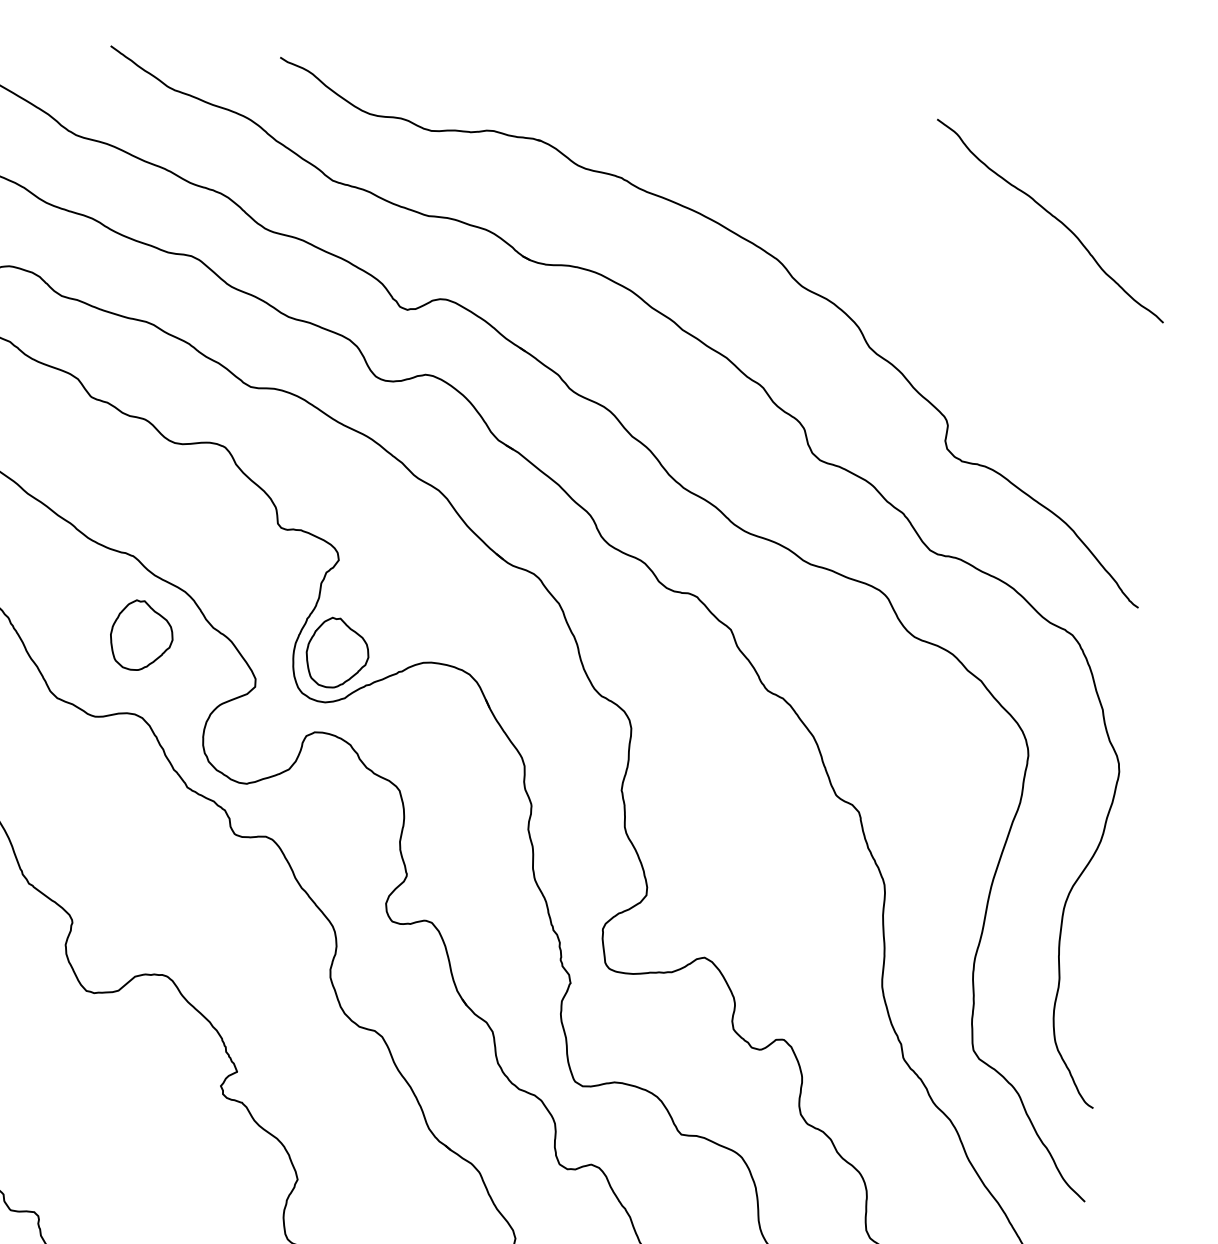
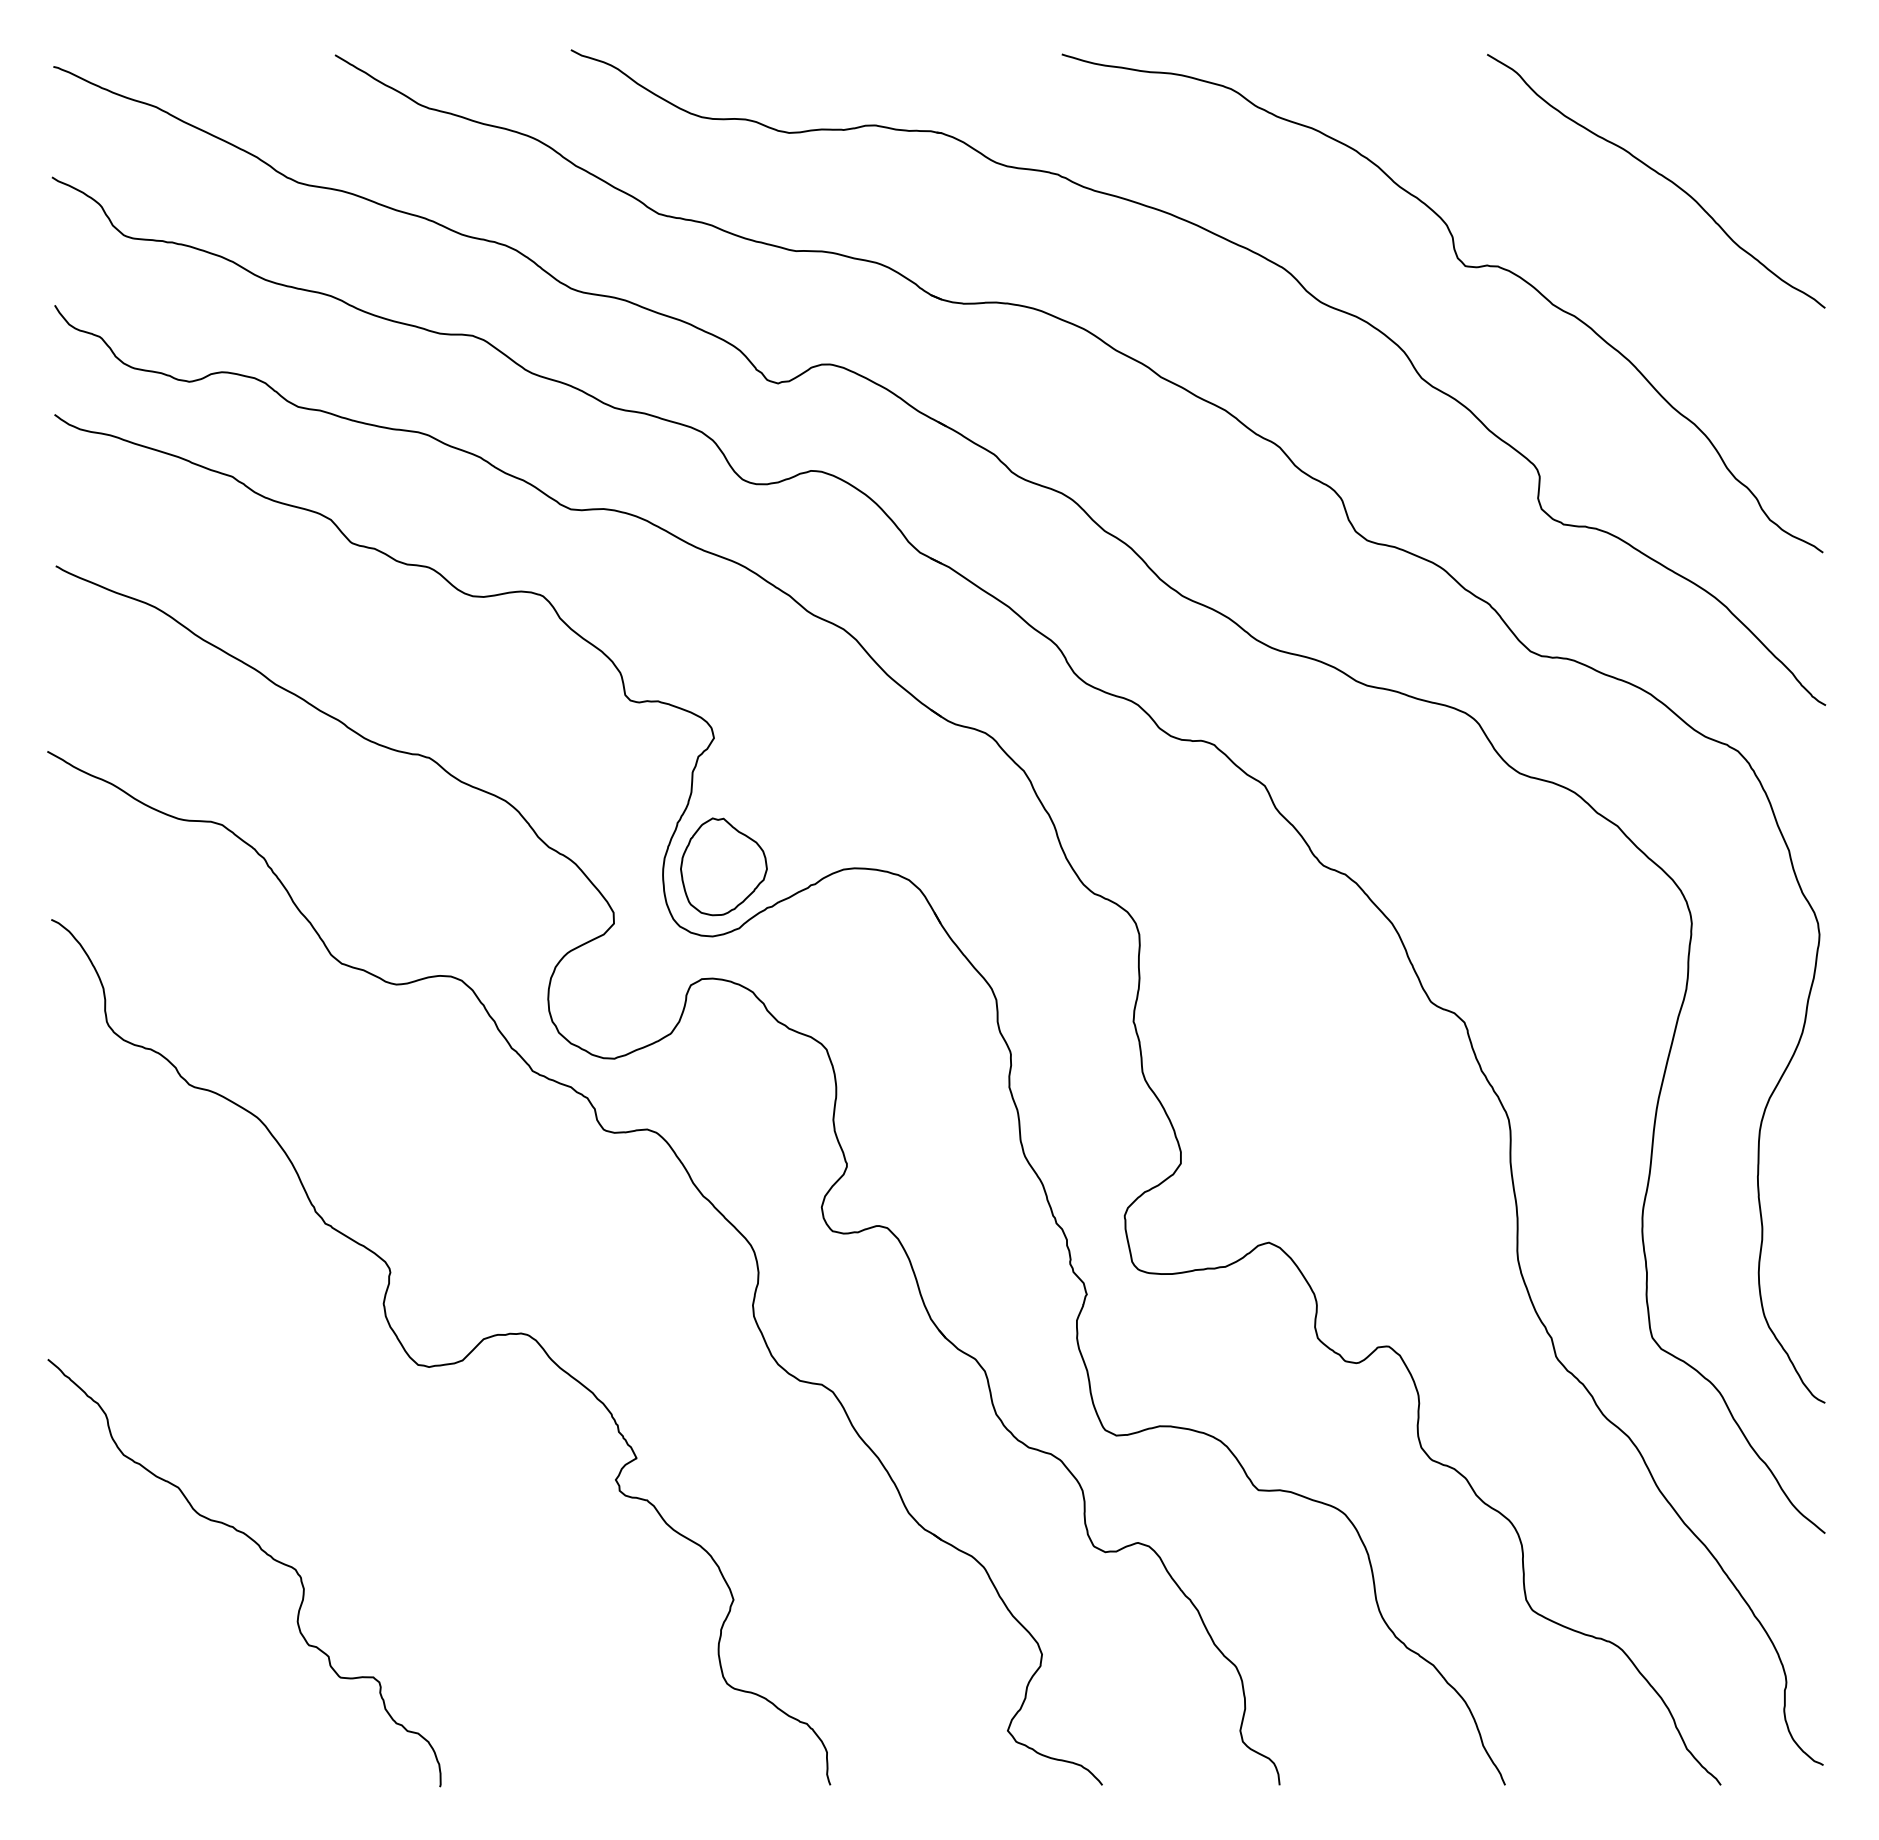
curve: (907, 269) -> (1464, 266), added
part: (141, 635) -> (450, 866), removed

